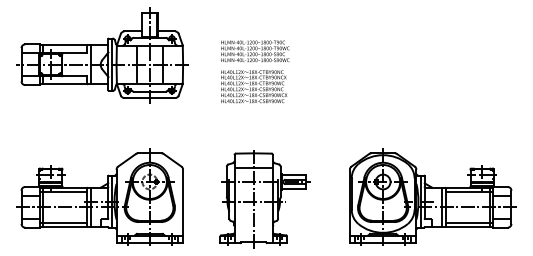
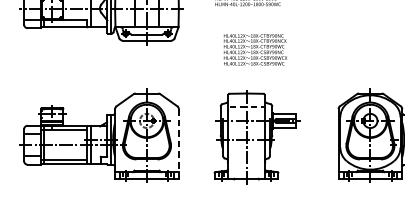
text: (253, 86) -> (254, 49), moved
line: (253, 167) -> (246, 107), solid -> dashed
line: (183, 206) -> (179, 144), solid -> dashed

